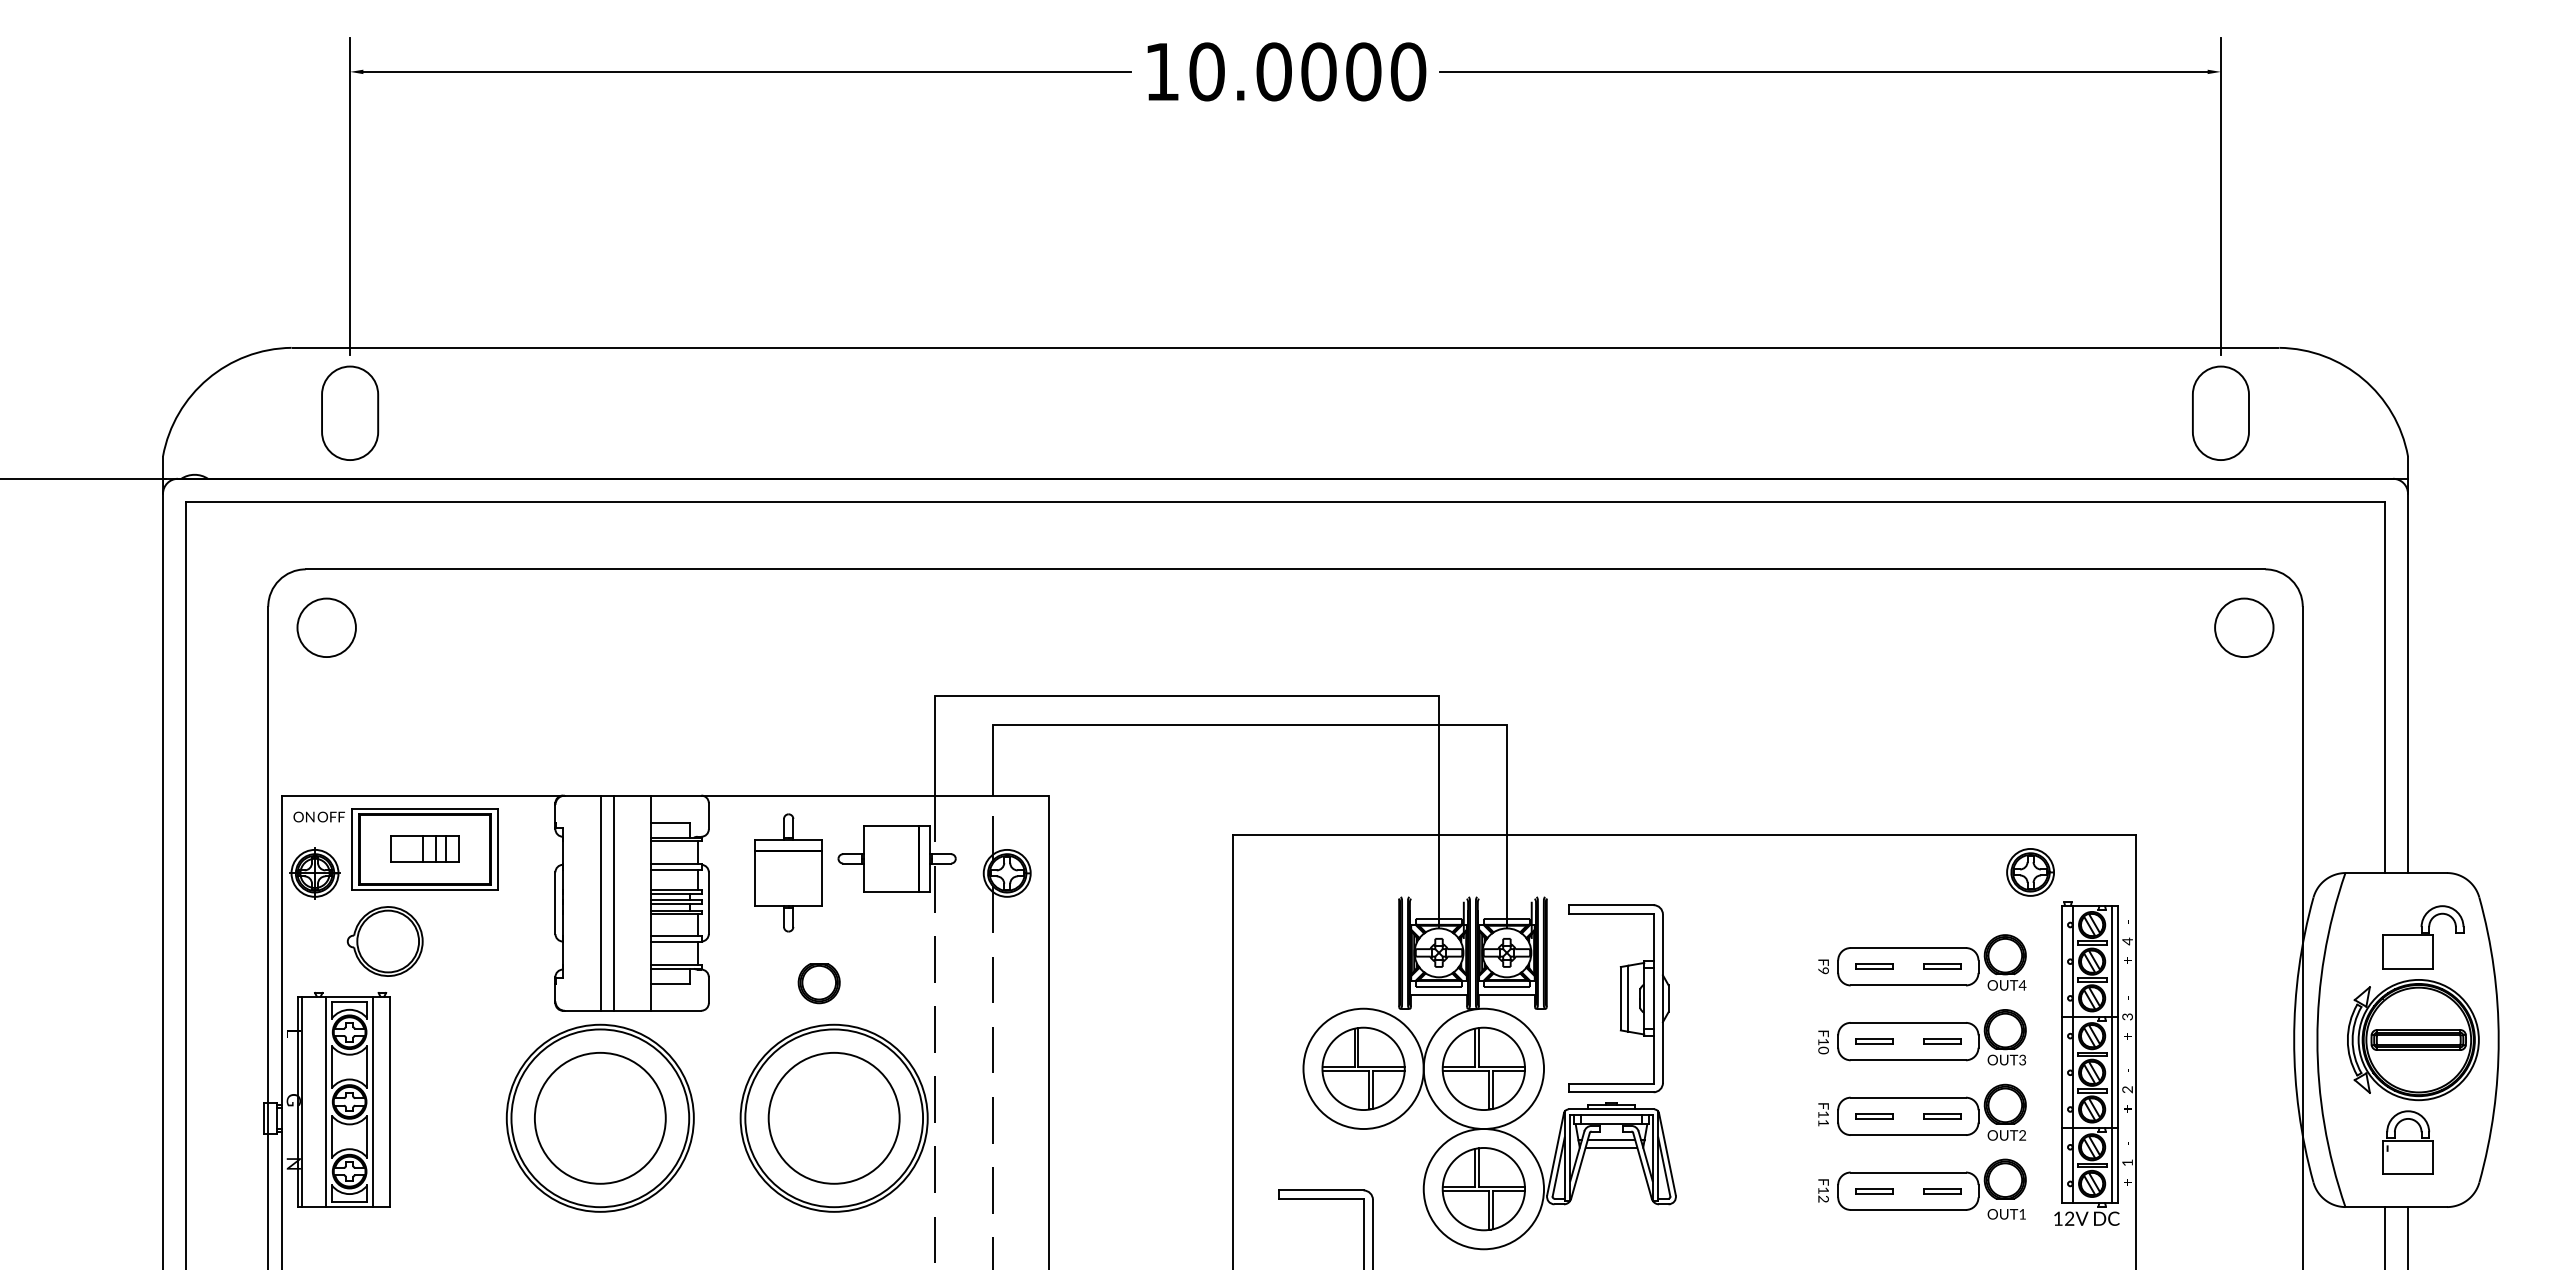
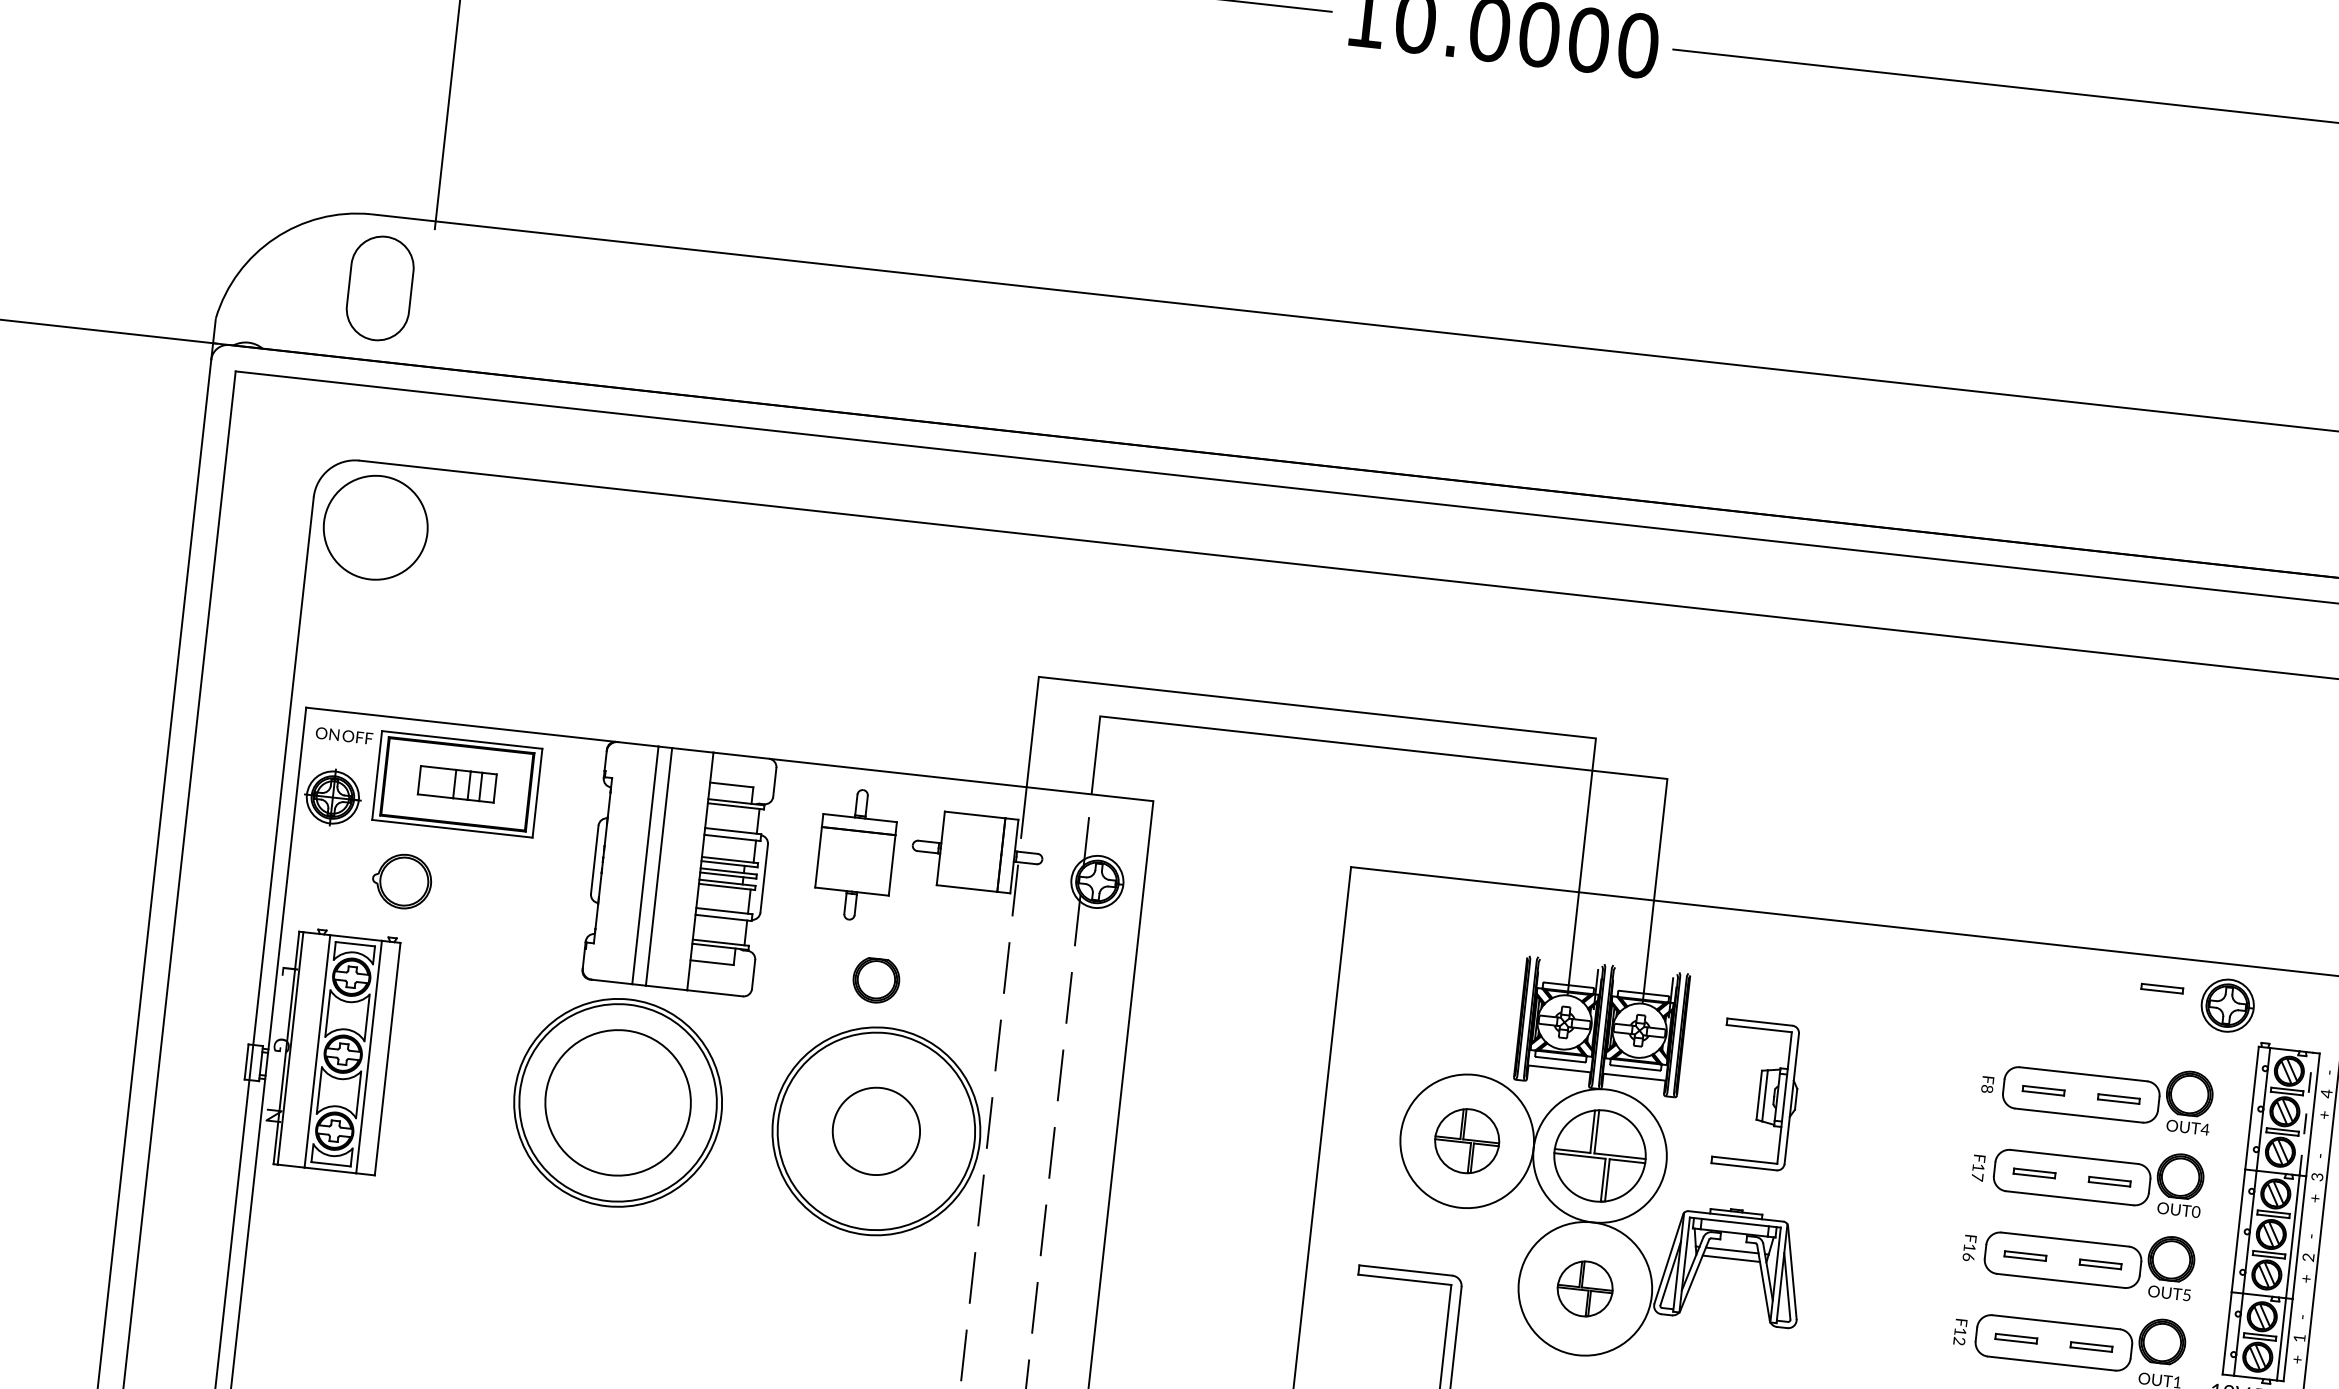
part: (350, 412) -> (380, 287), moved
circle: (326, 627) -> (375, 527), size x1.6
part: (1970, 863) -> (2162, 988), added
part: (384, 941) -> (401, 881), size x0.7
line: (2111, 961) -> (2306, 1113), solid -> dashed
text: (1822, 970) -> (1986, 1088), F9 -> F8
part: (1618, 998) -> (1757, 1094), size x0.7
text: (1823, 1050) -> (1977, 1177), F10 -> F17
text: (2022, 1059) -> (2196, 1211), OUT3 -> OUT0
part: (1363, 1068) -> (1467, 1140), size x0.7
circle: (833, 1117) -> (875, 1130), size x0.6
text: (1823, 1122) -> (1968, 1256), F11 -> F16
text: (2022, 1135) -> (2186, 1295), OUT2 -> OUT5
part: (1483, 1189) -> (1584, 1289), size x0.6

